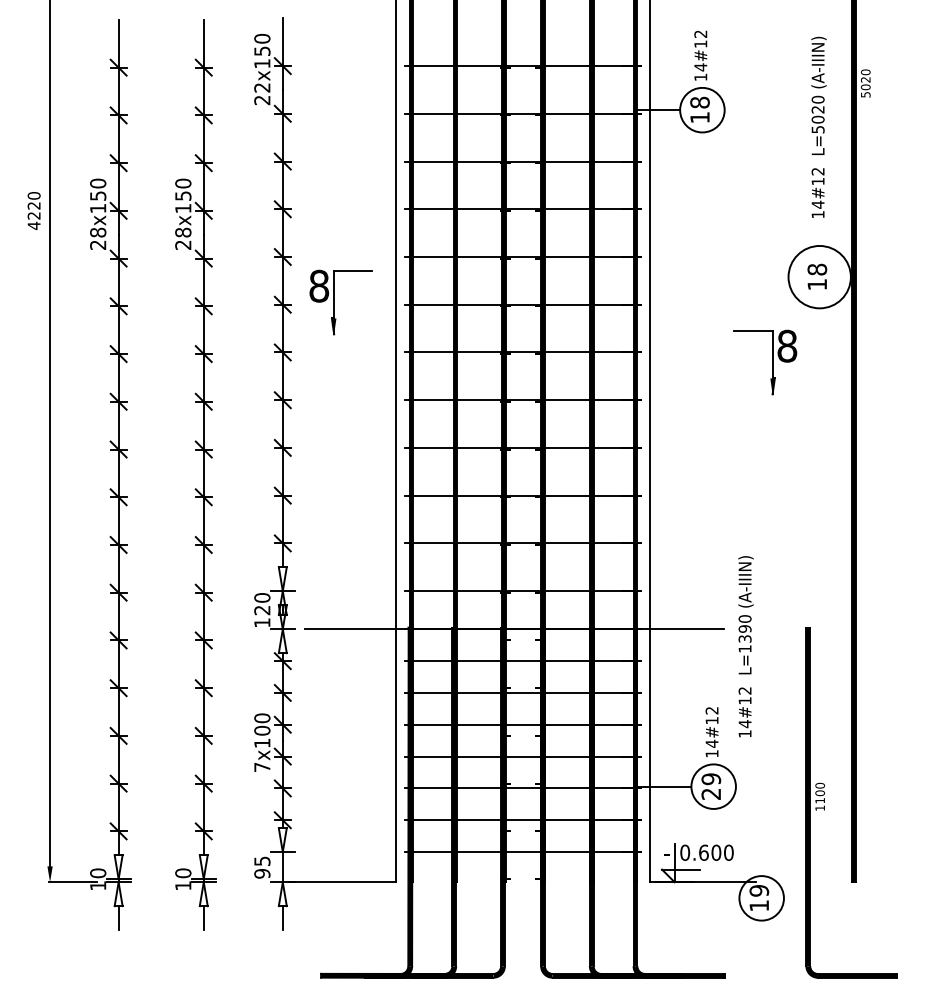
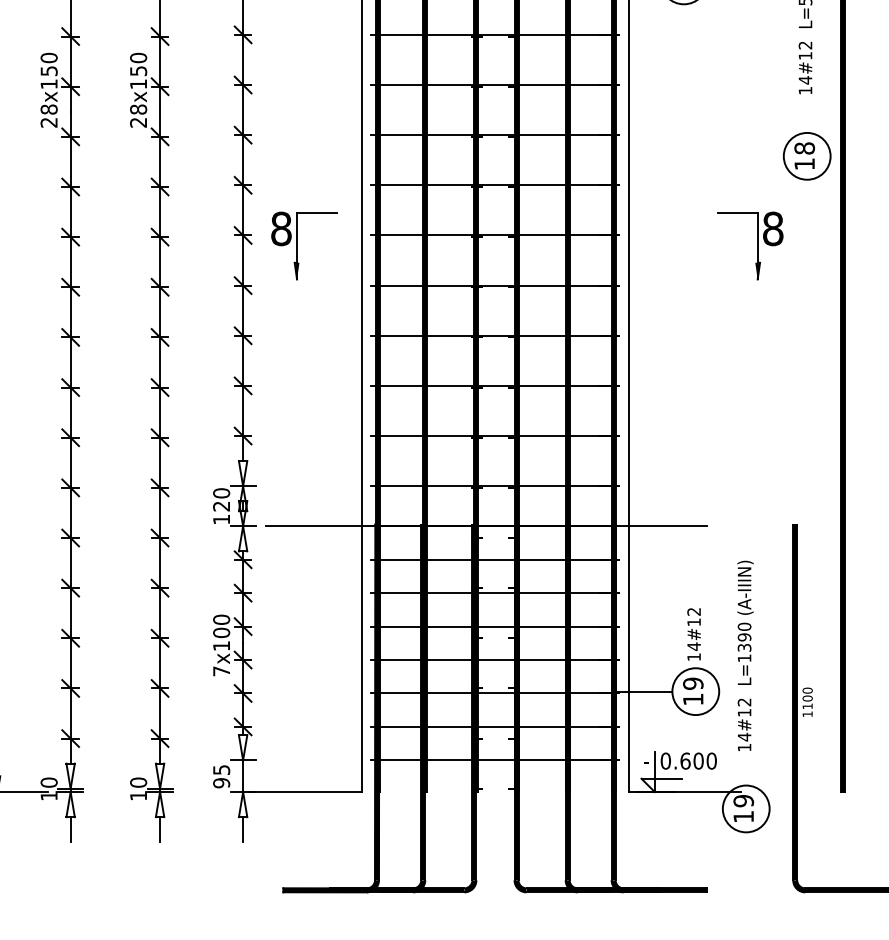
circle: (819, 276) -> (806, 155), size x0.71
part: (340, 302) -> (303, 246), moved
text: (745, 646) -> (744, 655), moved
text: (710, 793) -> (692, 698), 29 -> 19

